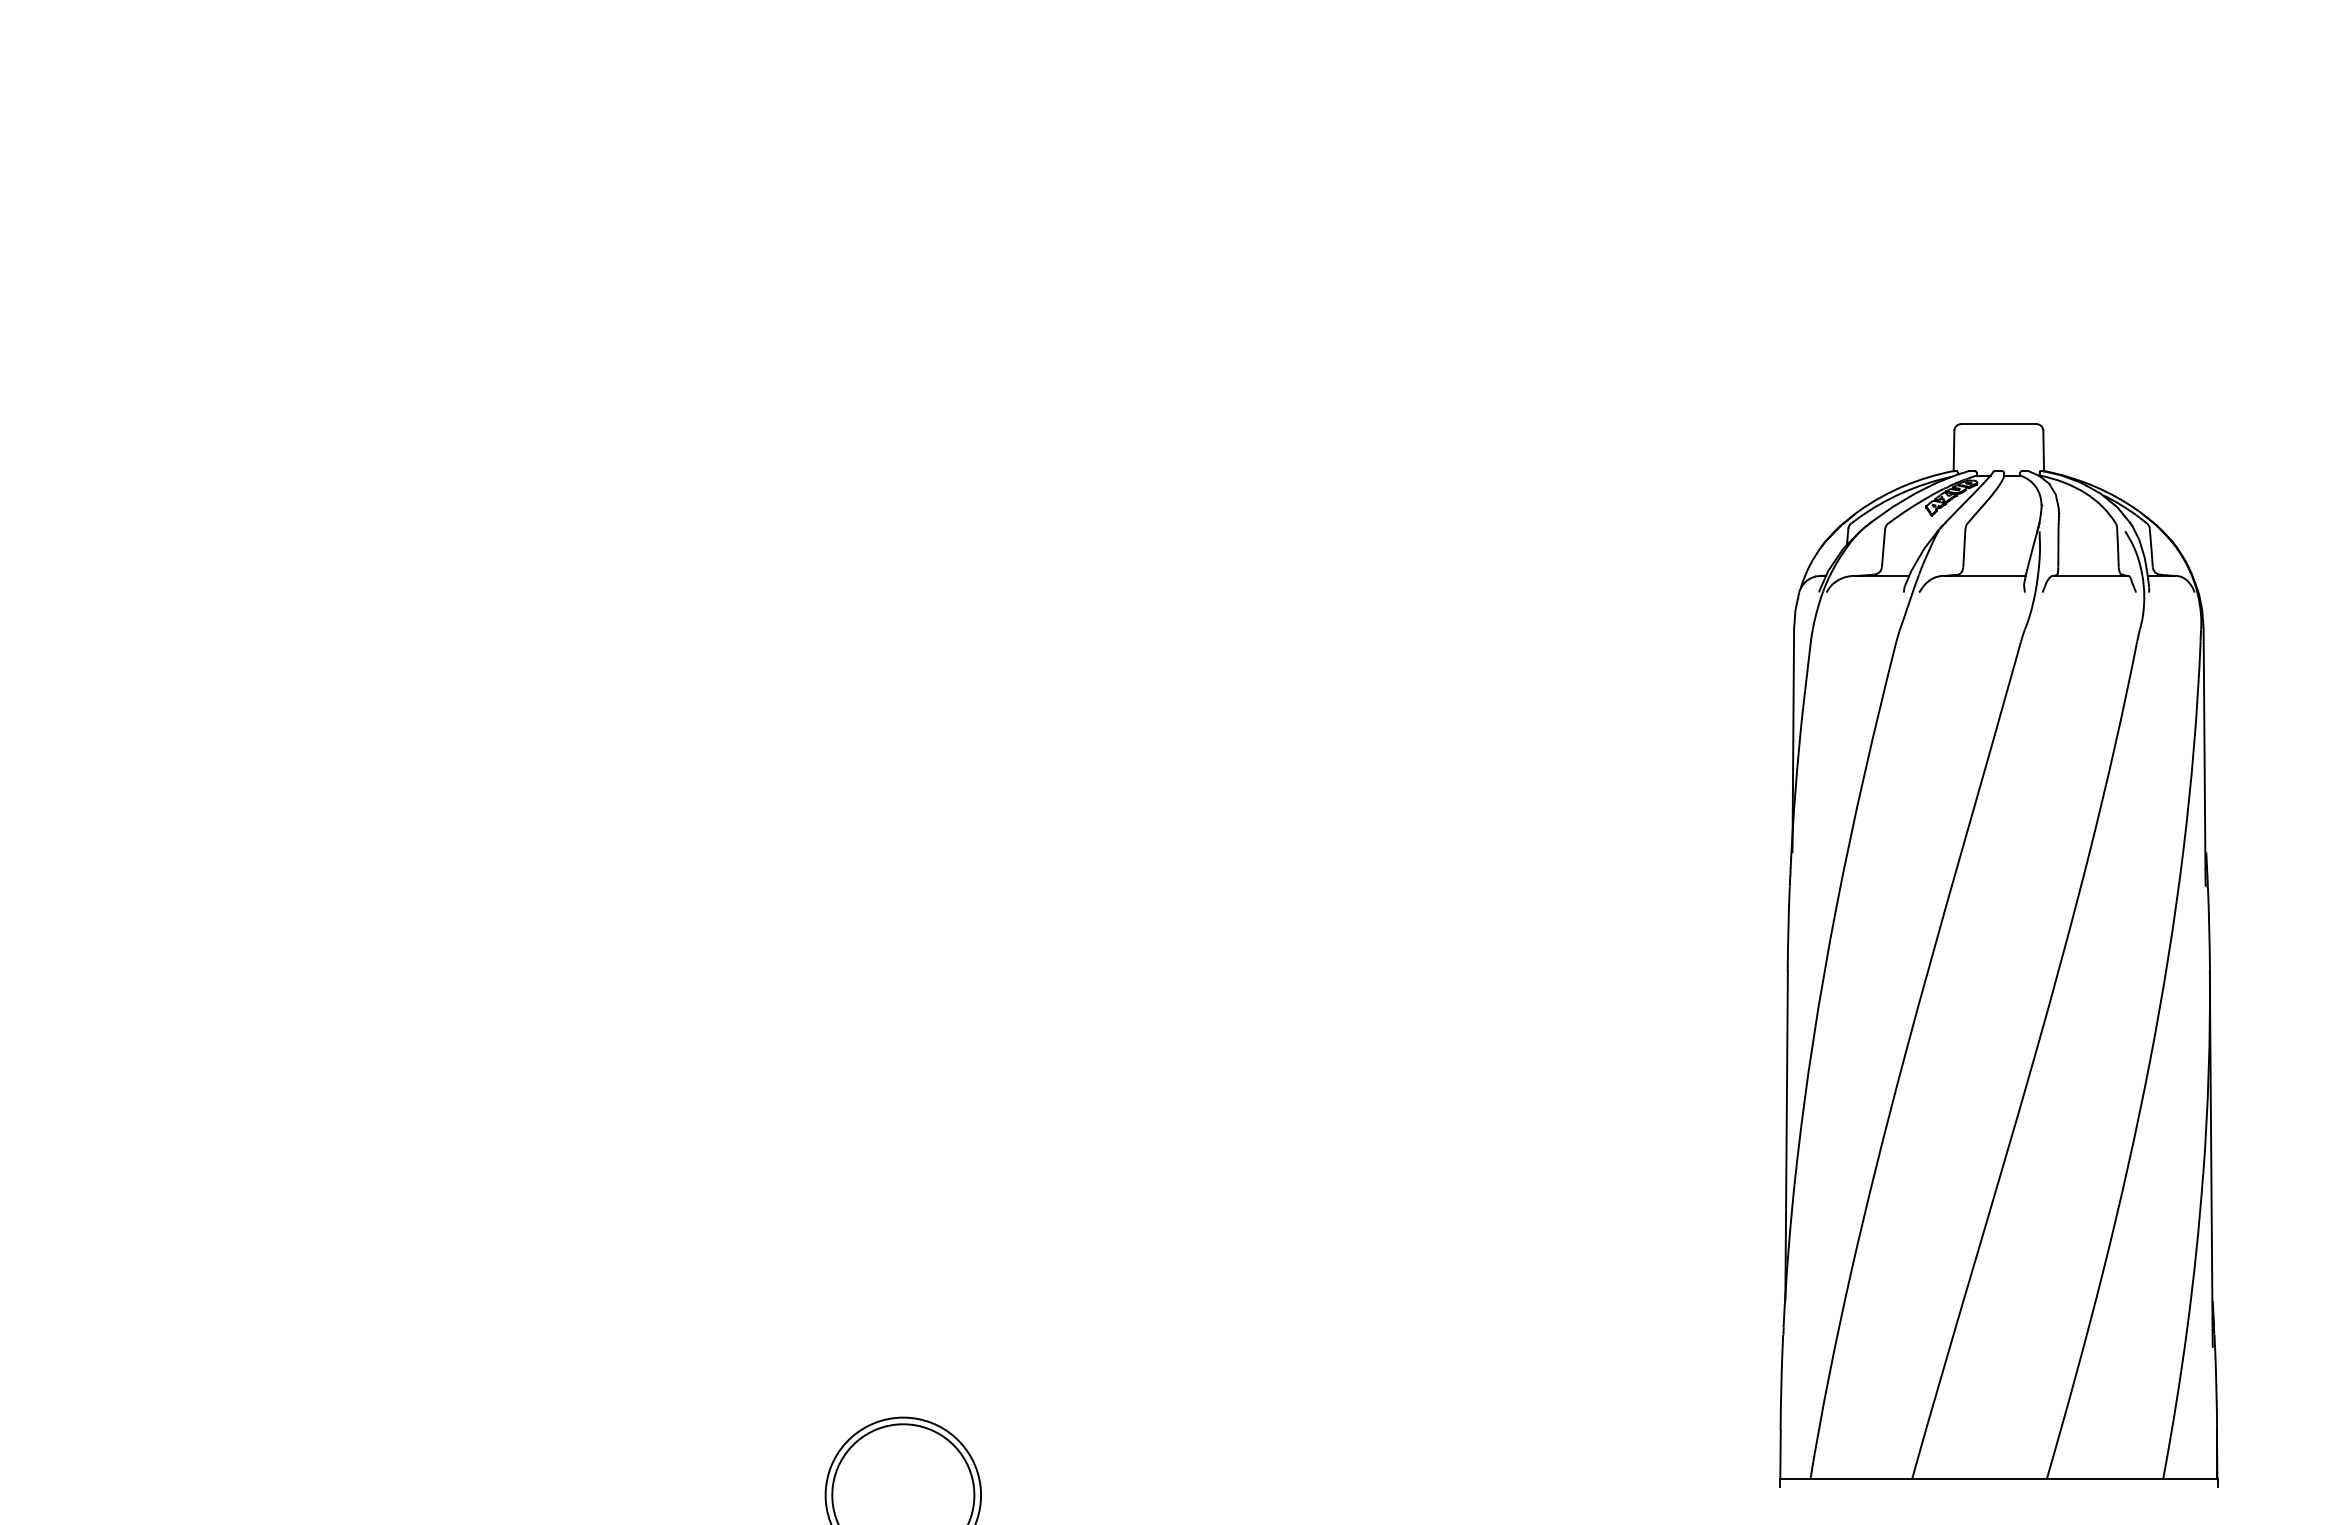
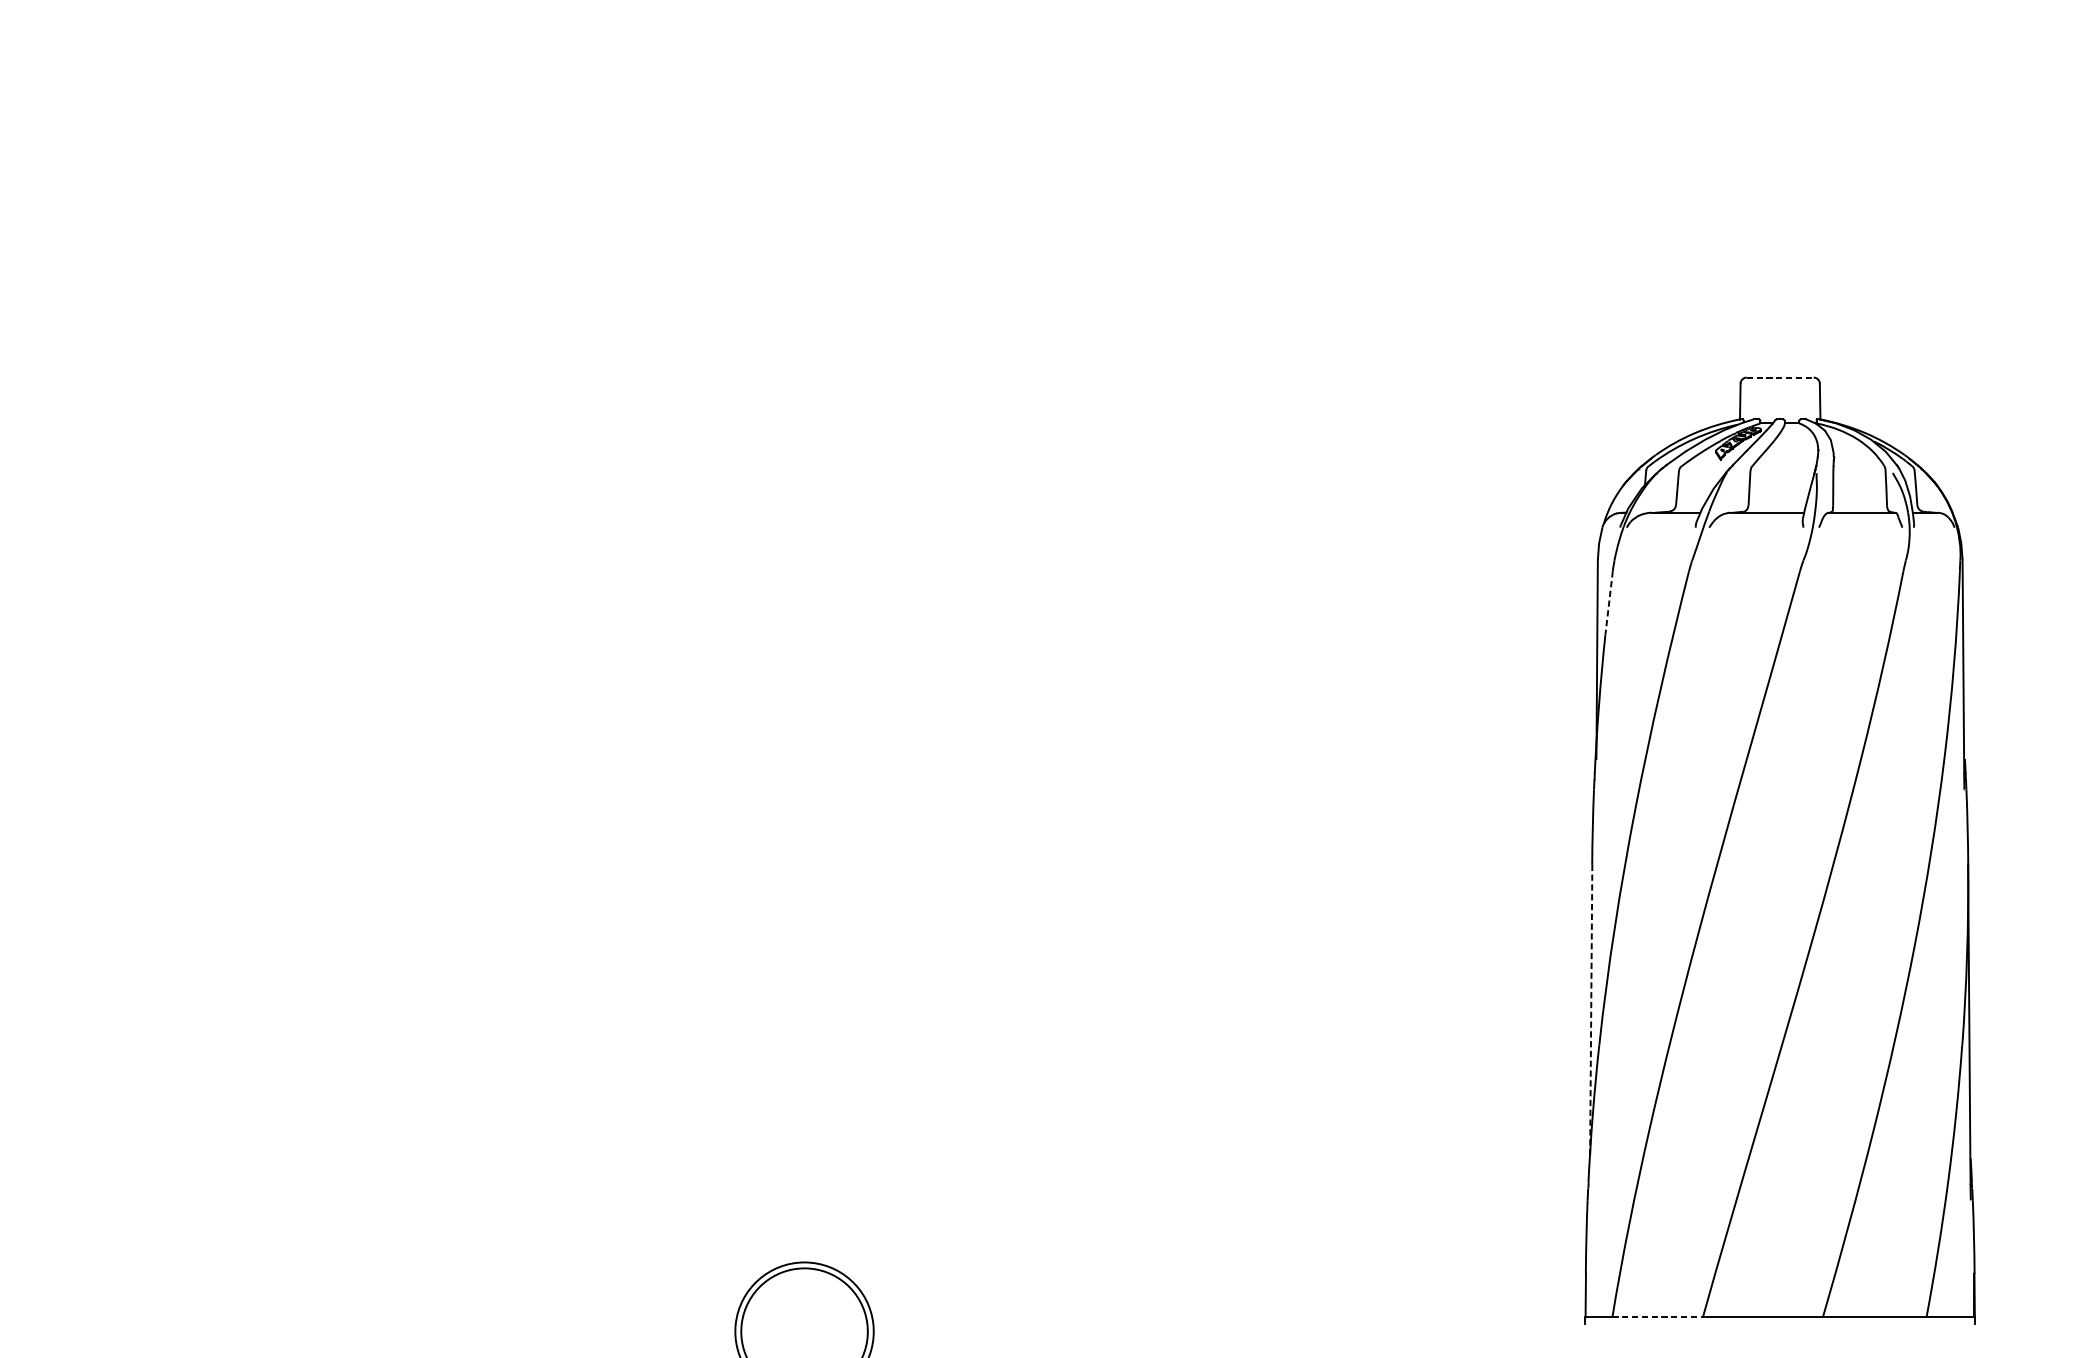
line: (1998, 424) -> (1779, 377), solid -> dashed
line: (1806, 677) -> (1608, 603), solid -> dashed
line: (1786, 1135) -> (1591, 1011), solid -> dashed
line: (1861, 1479) -> (1657, 1317), solid -> dashed

